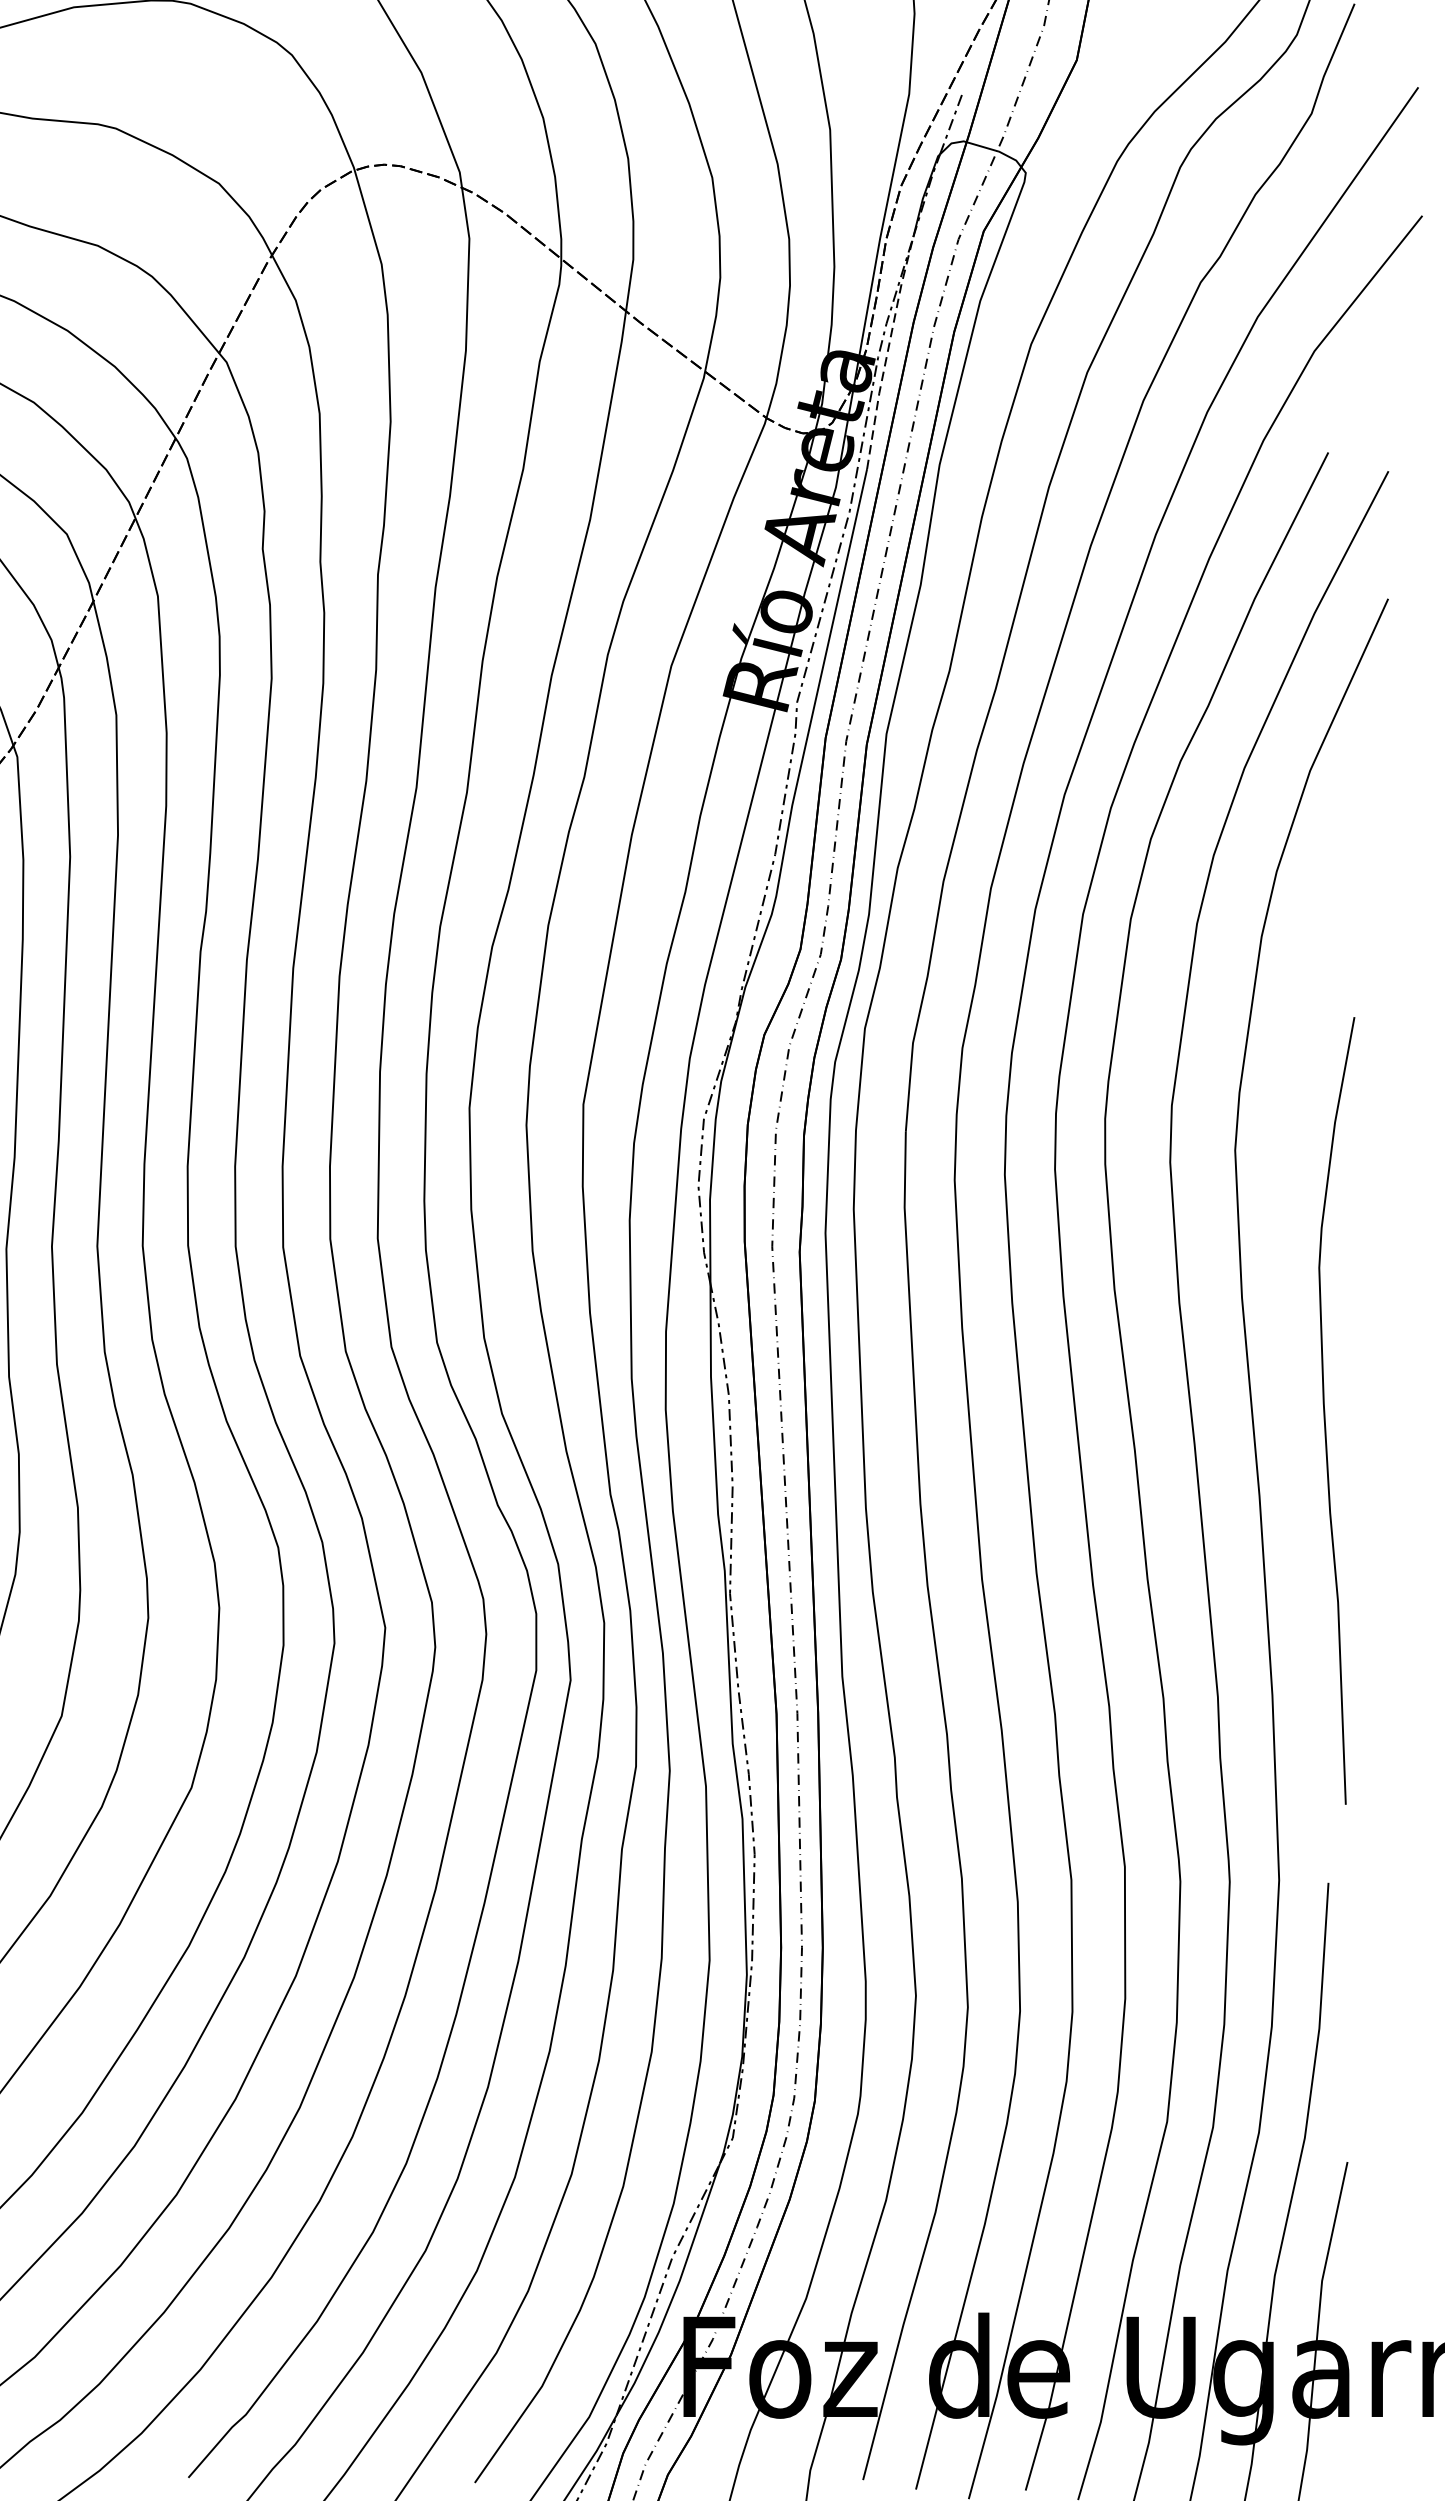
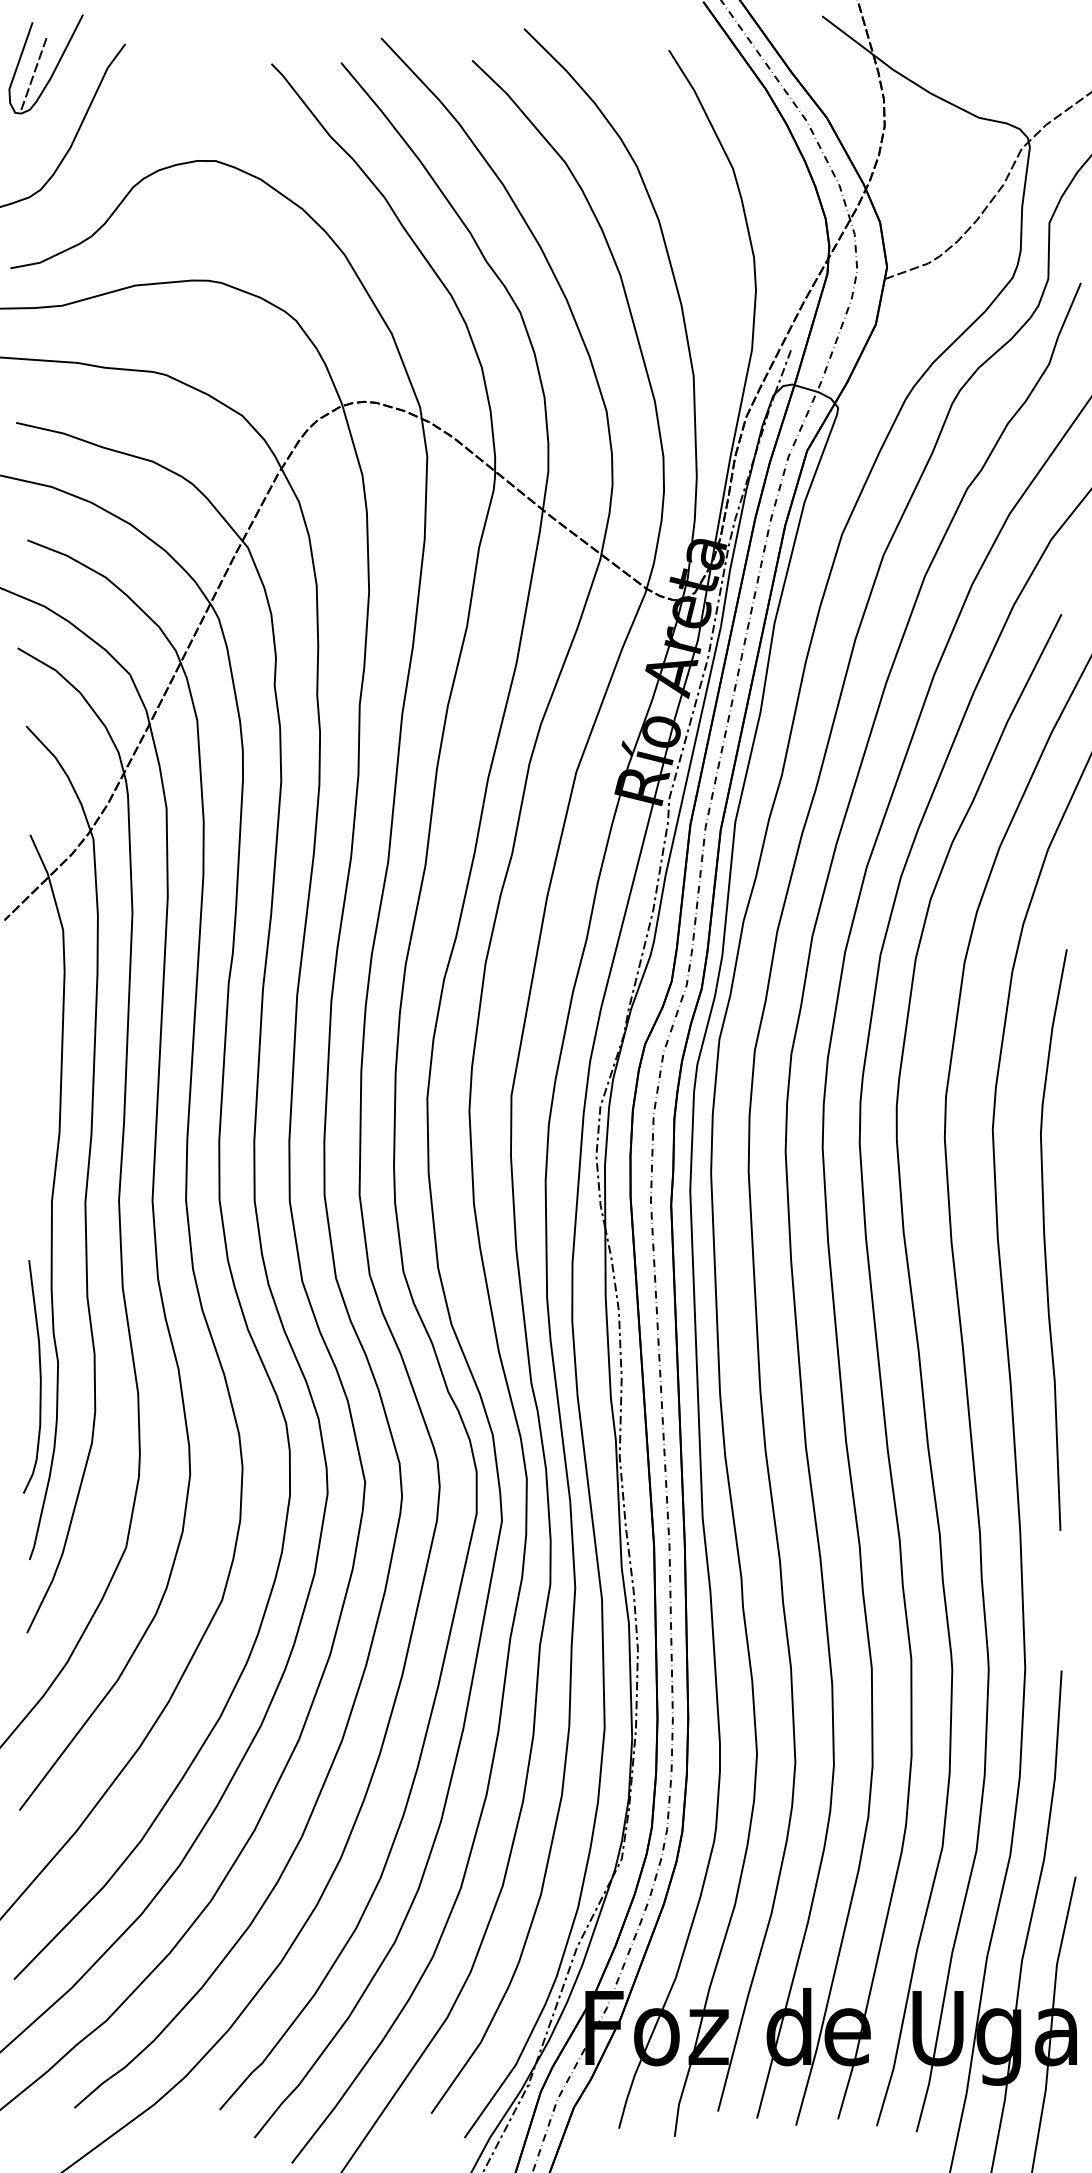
line: (888, 352) -> (736, 540), dashed -> solid
curve: (1325, 1410) -> (1045, 1239), moved

